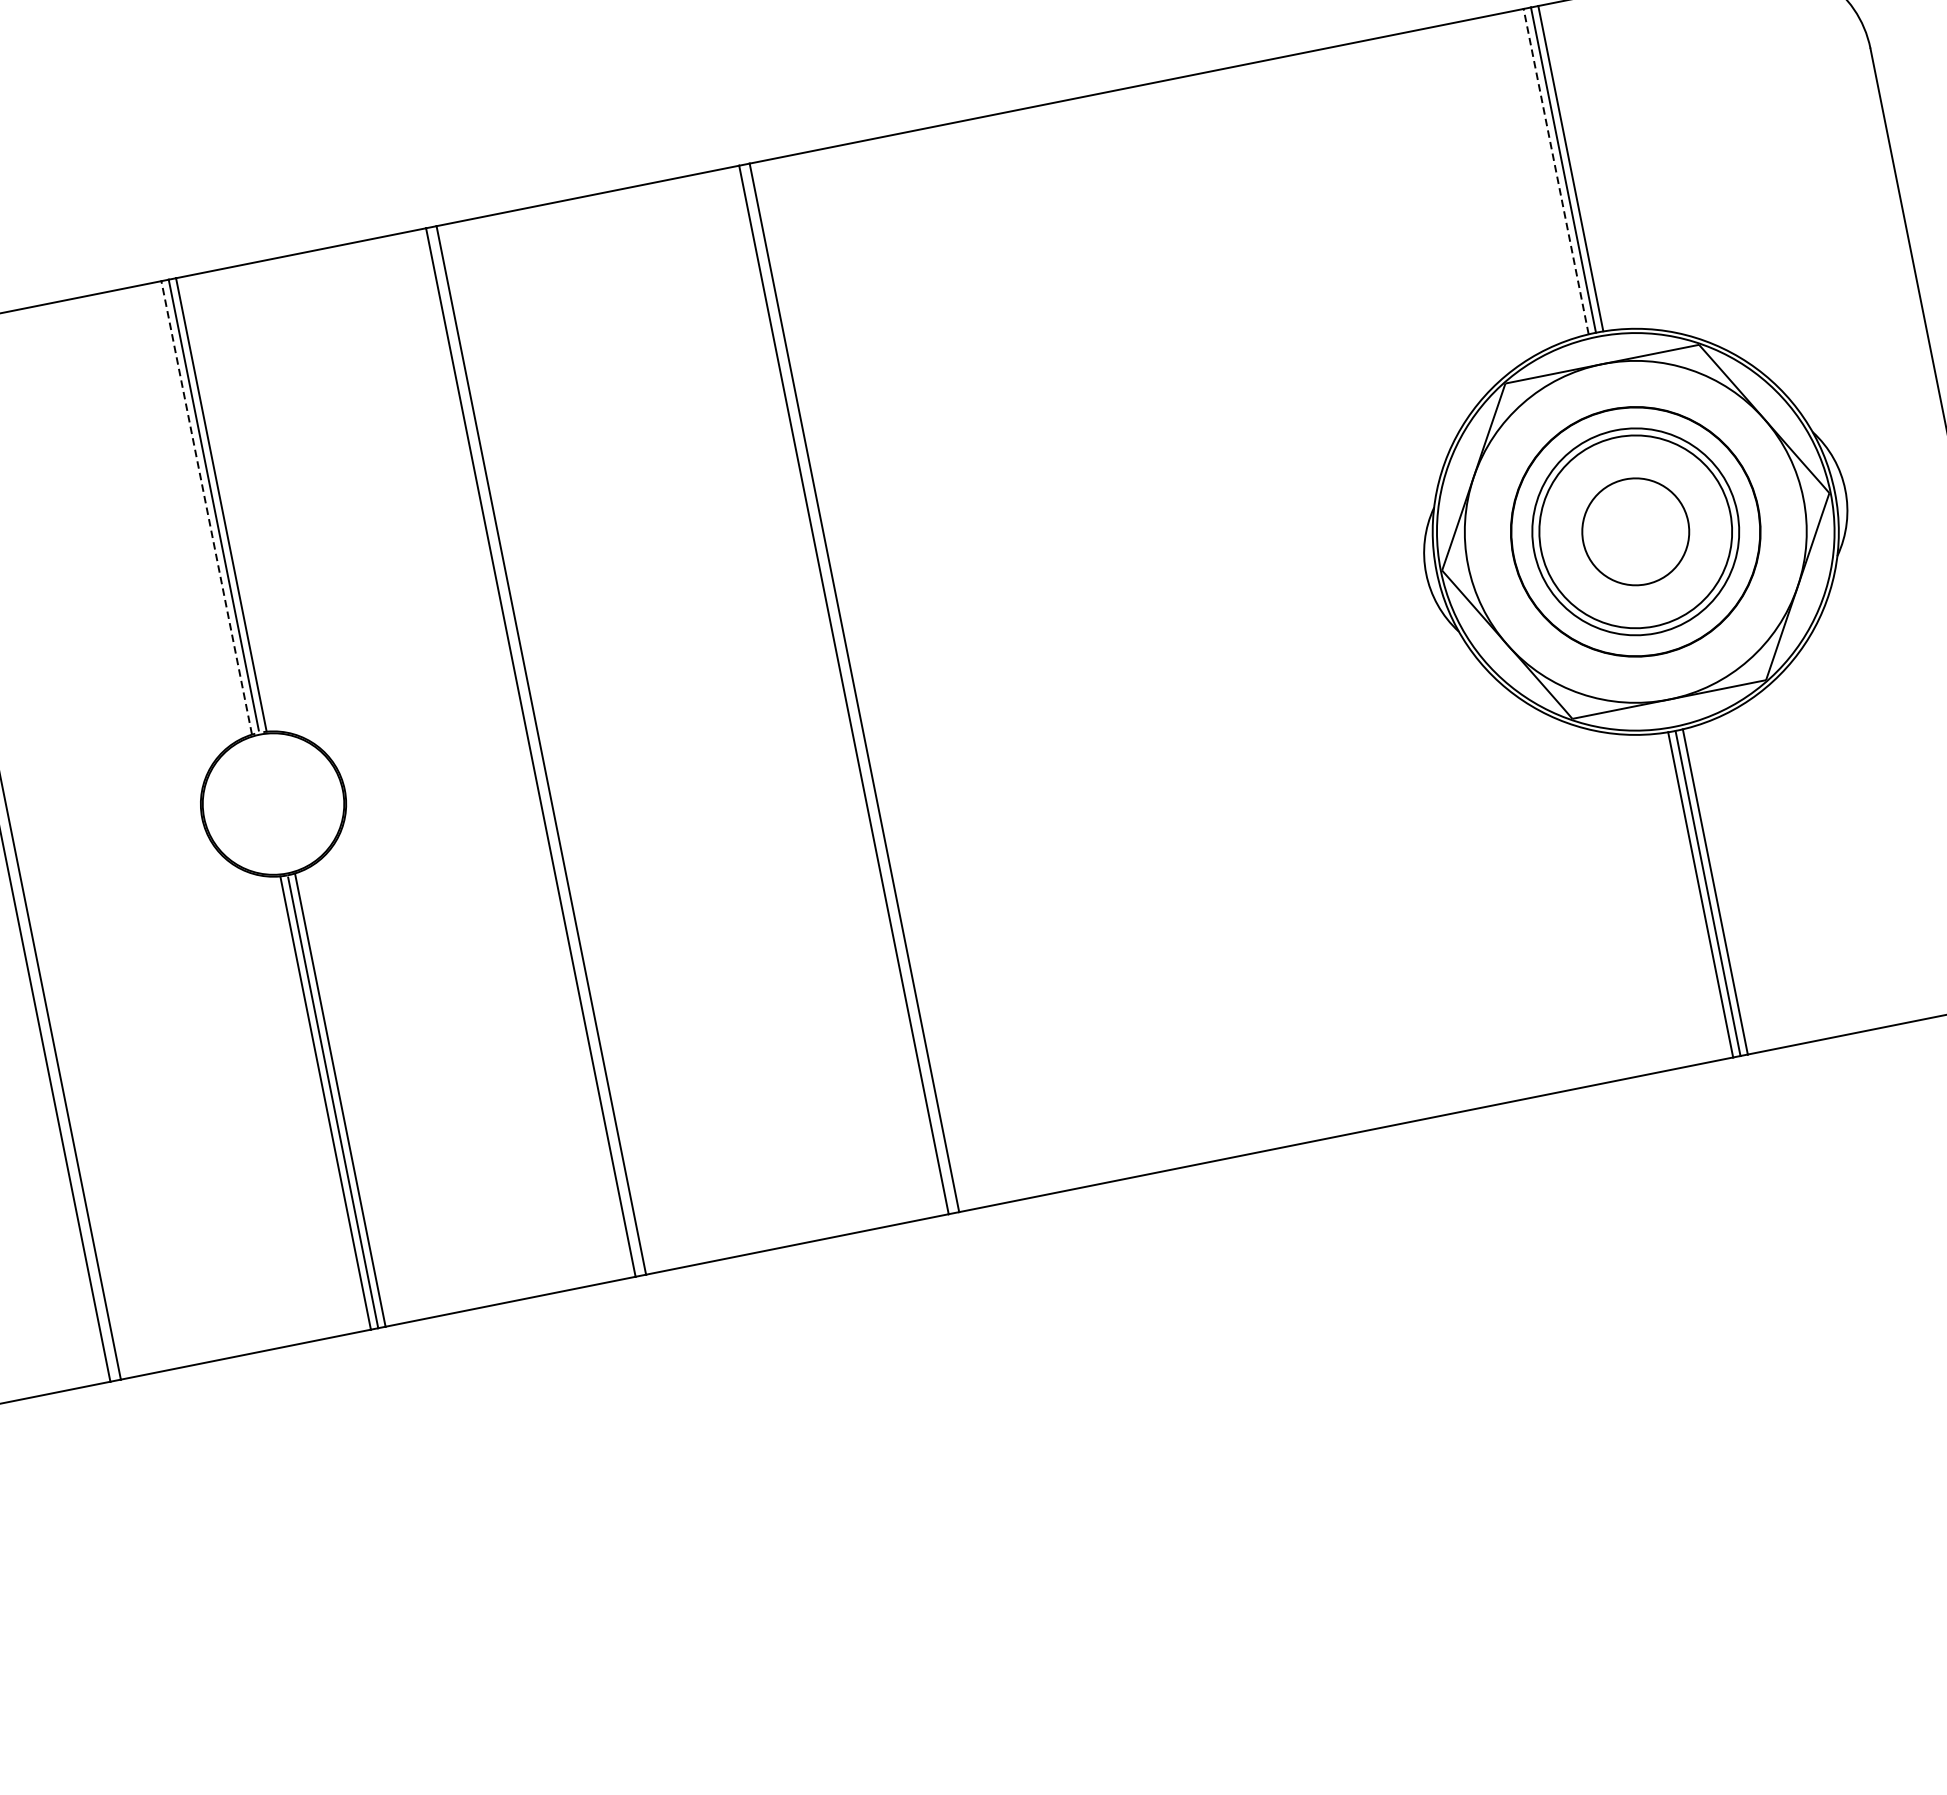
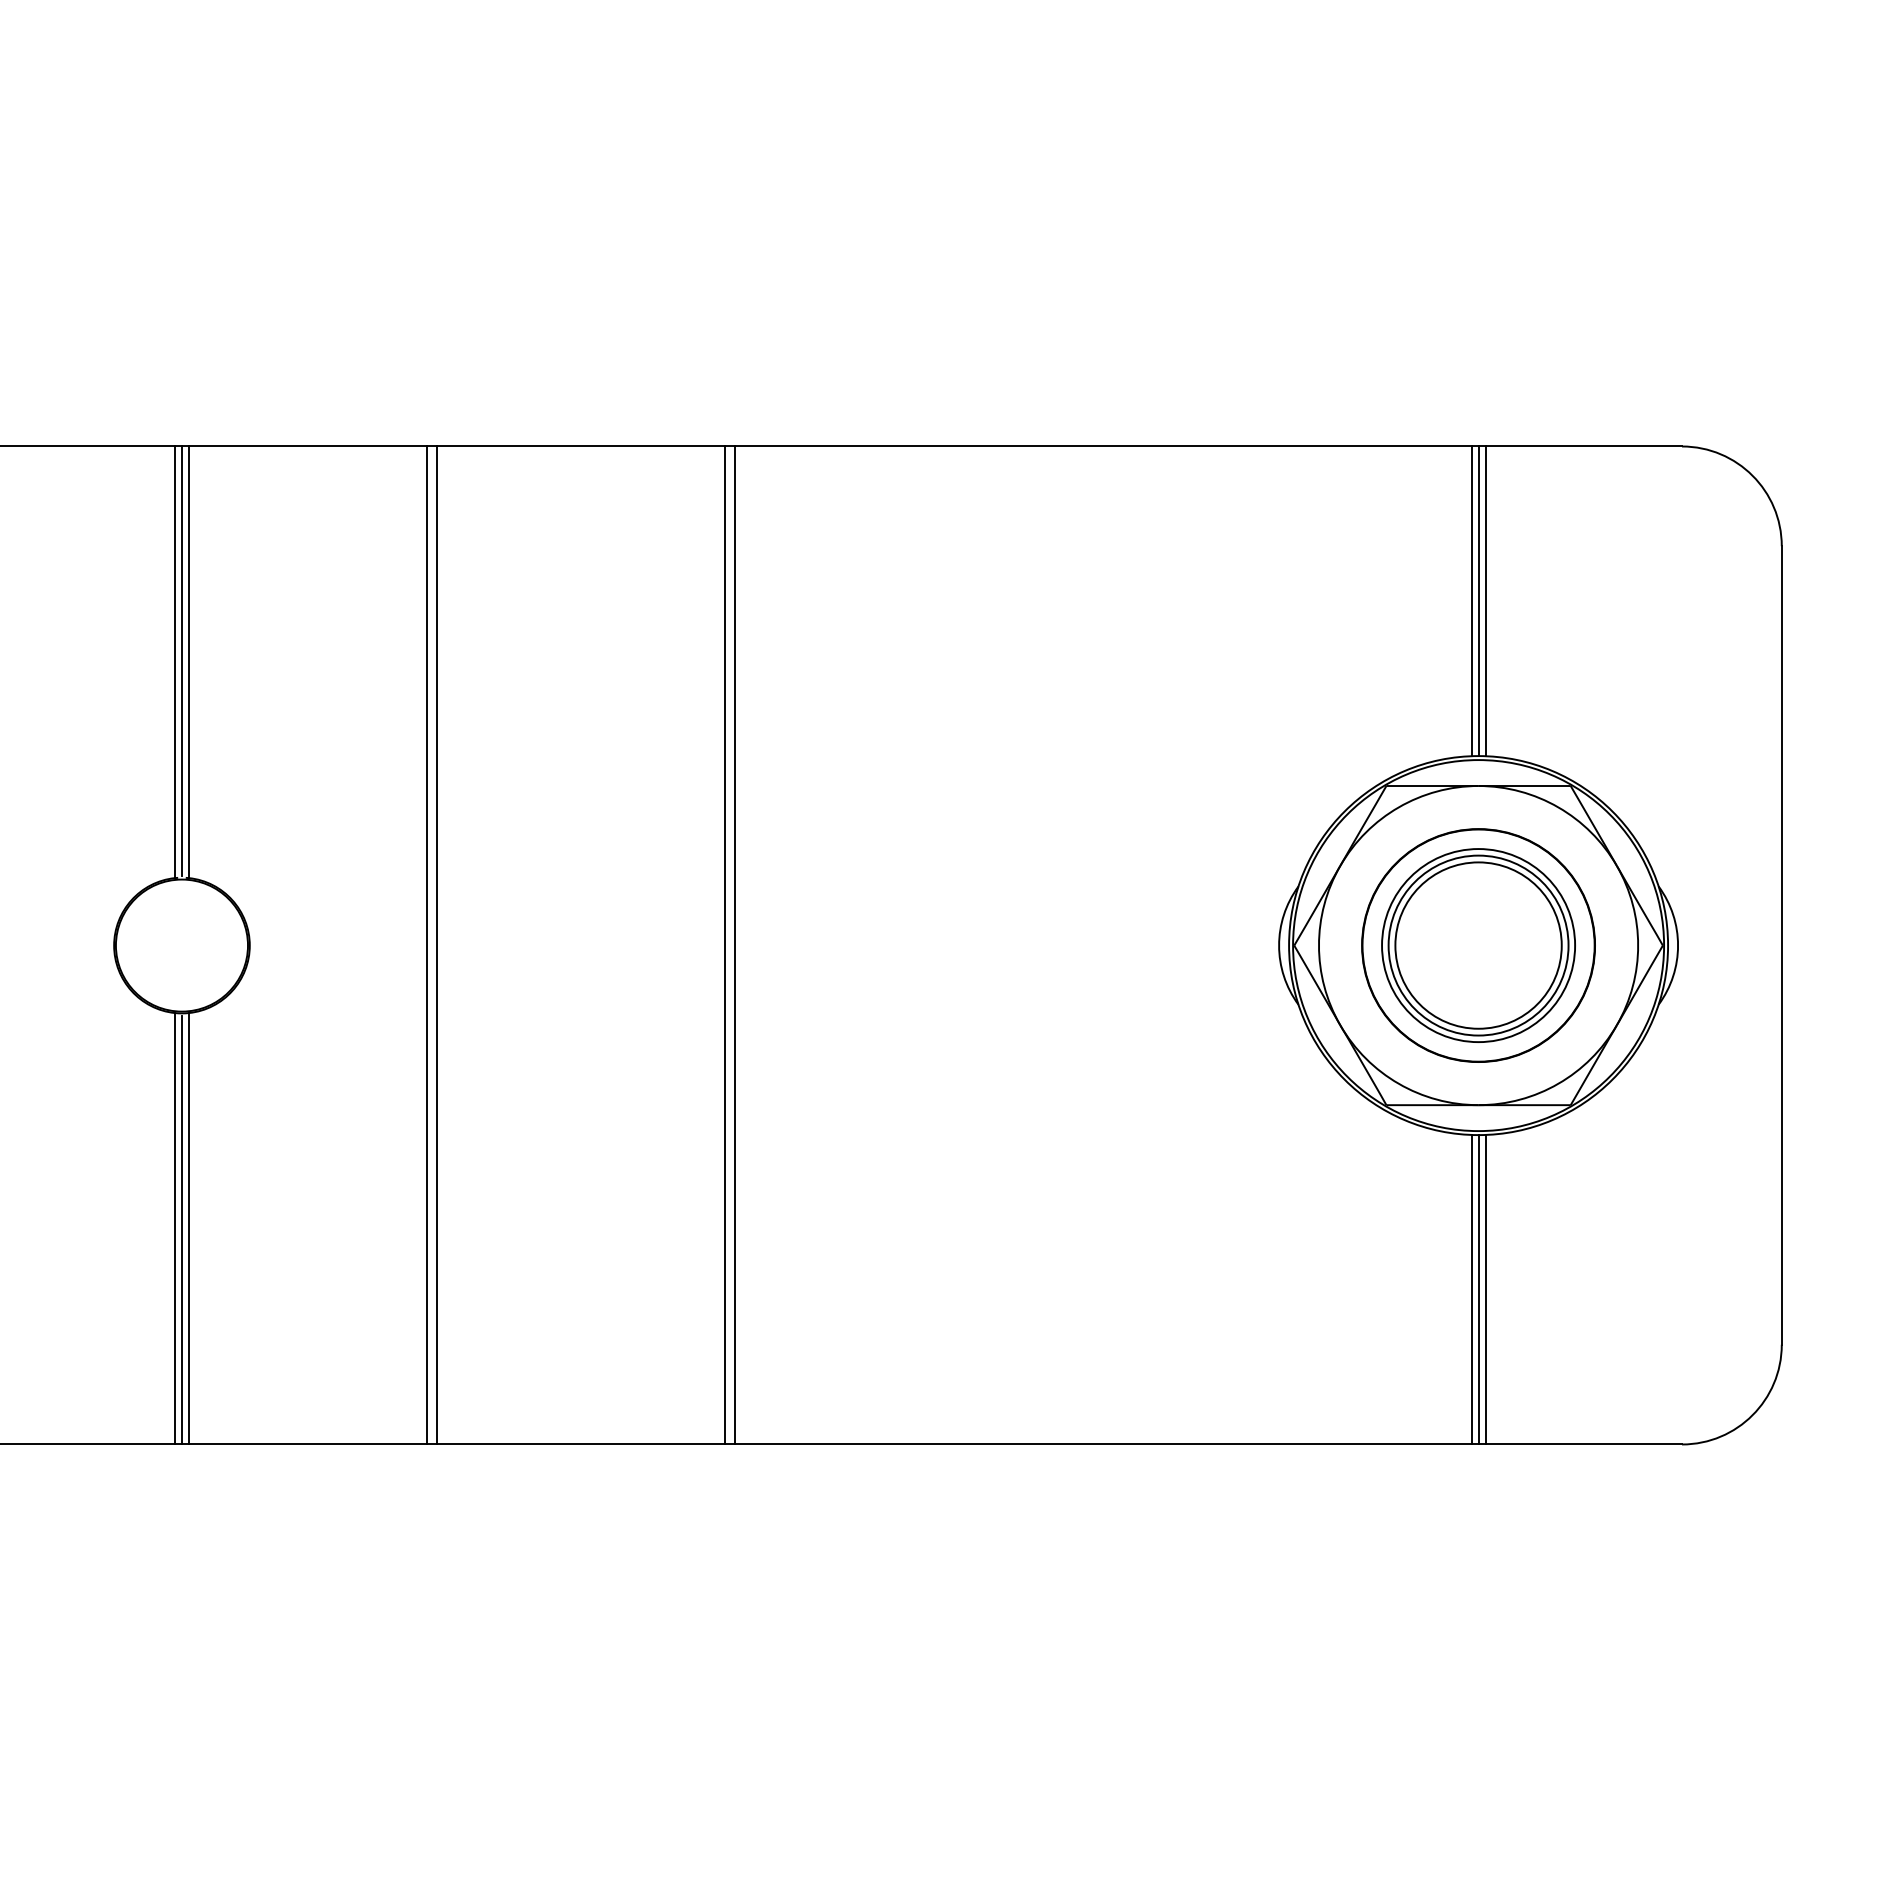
line: (1556, 171) -> (1471, 601), dashed -> solid
line: (206, 508) -> (174, 662), dashed -> solid
circle: (1635, 531) -> (1478, 945), size x1.67

